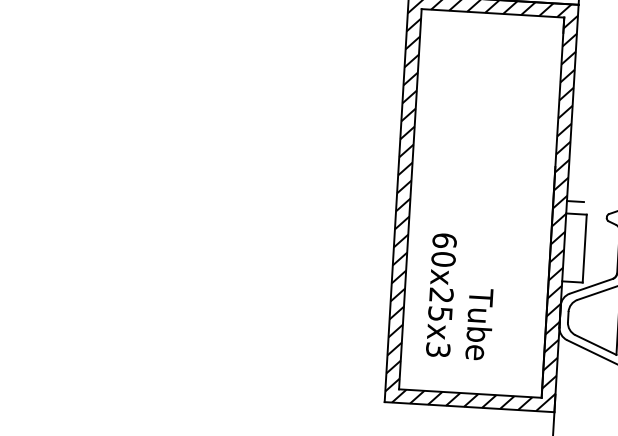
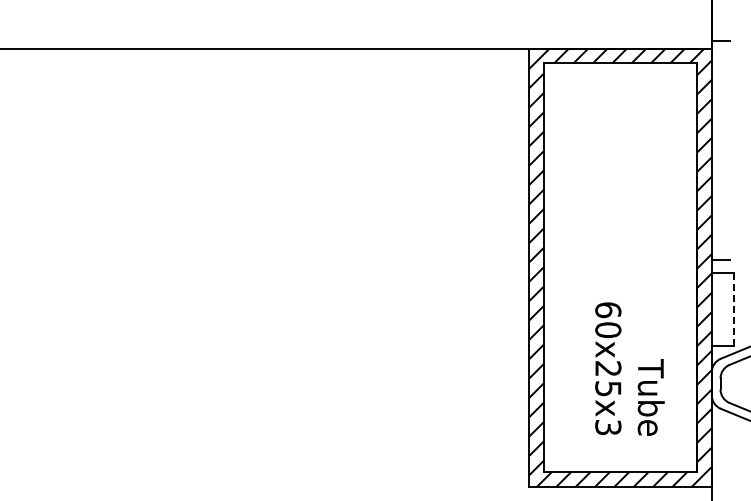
line: (584, 248) -> (733, 309), solid -> dashed
text: (461, 296) -> (629, 368), moved

